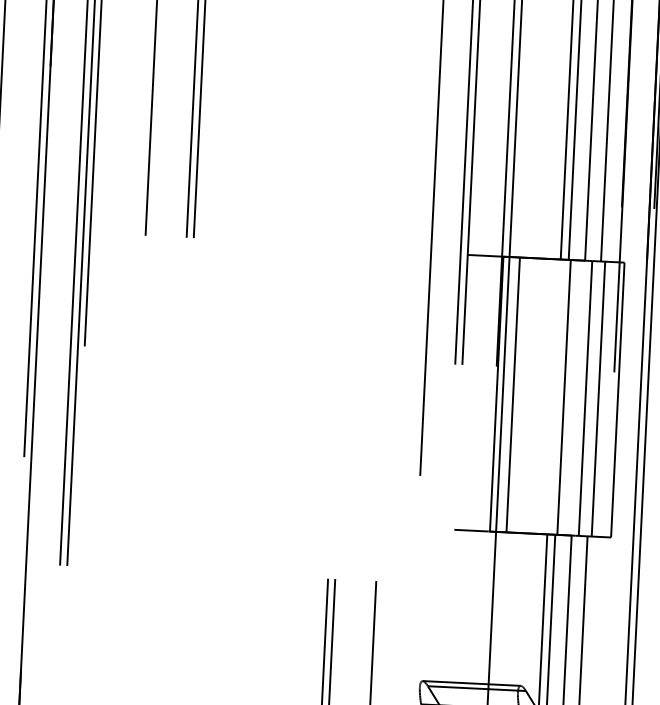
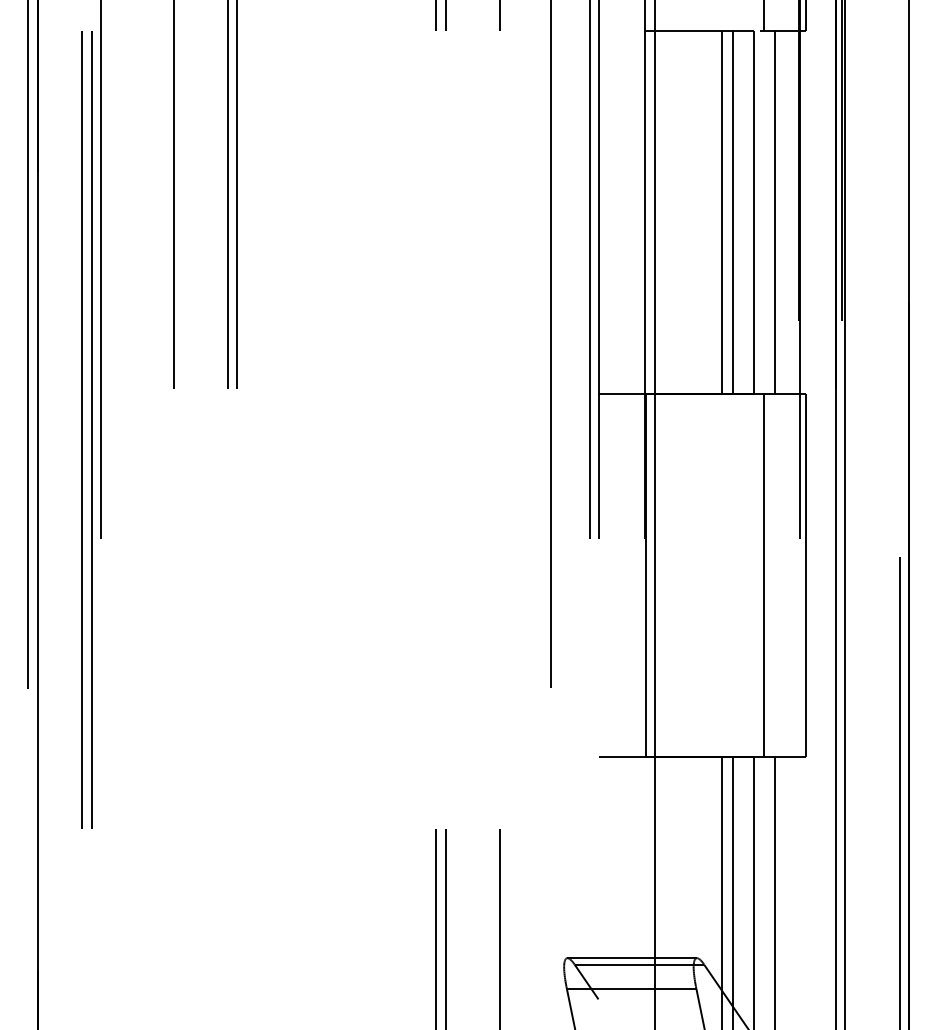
line: (513, 394) -> (668, 574), removed
line: (564, 396) -> (735, 574), removed
line: (598, 398) -> (780, 574), removed

